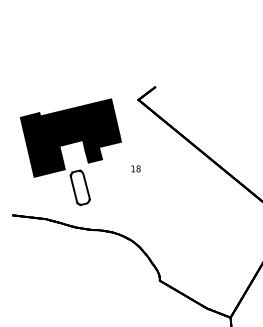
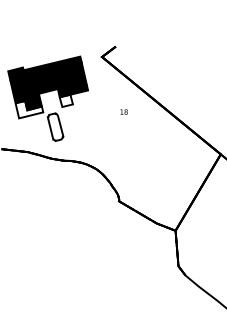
fill: (92, 154) -> (65, 100), removed
fill: (47, 165) -> (29, 109), removed
text: (135, 168) -> (123, 111), moved

